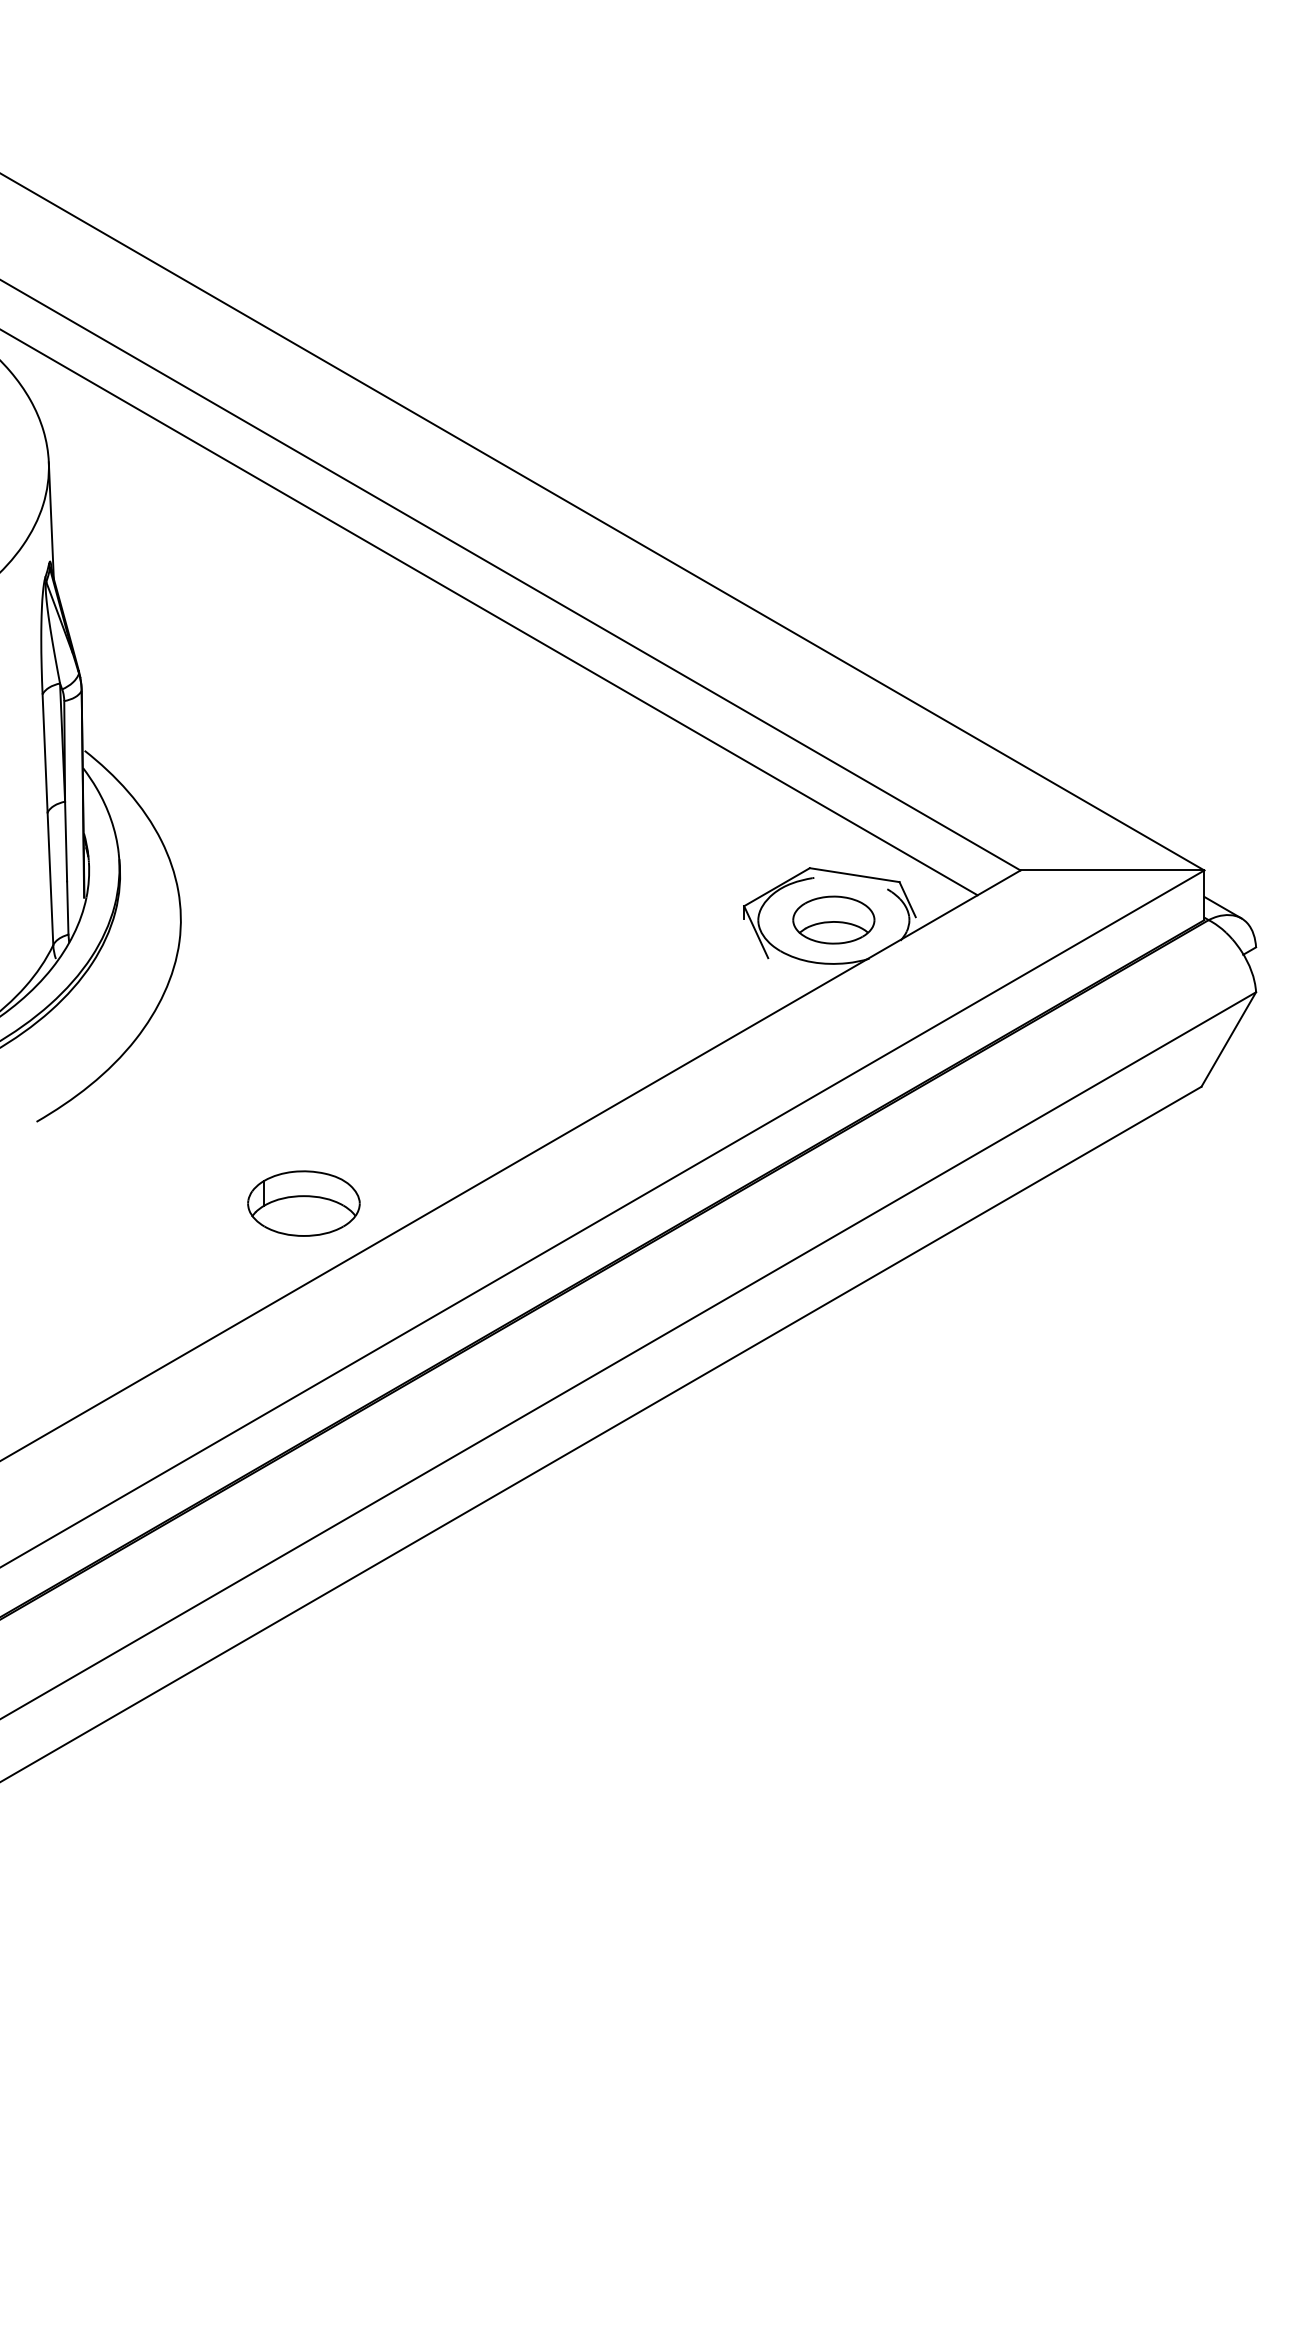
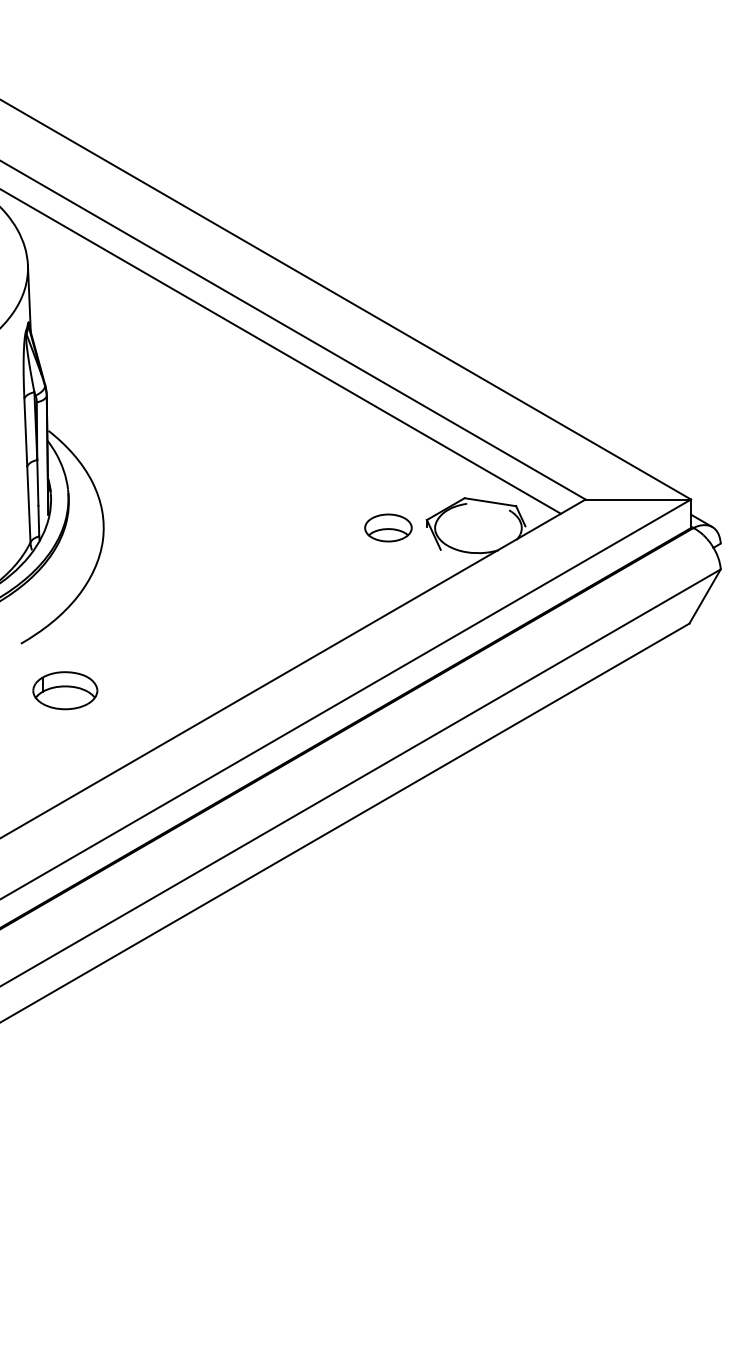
part: (833, 919) -> (388, 527), moved
part: (304, 1203) -> (65, 690), moved

